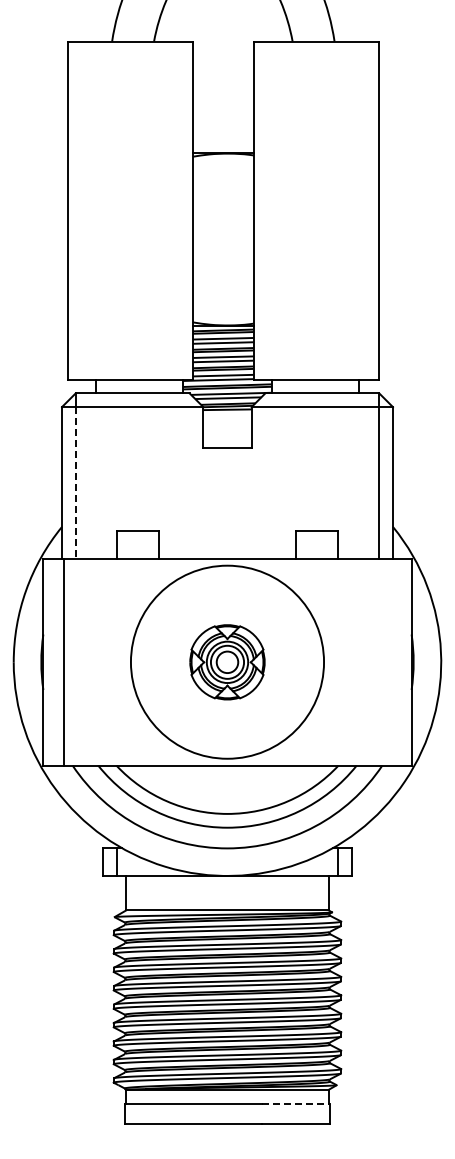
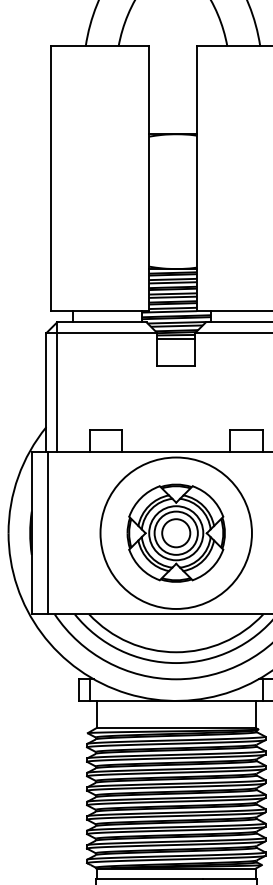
line: (227, 414) -> (176, 338), added
line: (75, 482) -> (57, 392), dashed -> solid
part: (227, 662) -> (176, 533), size x1.67
line: (296, 1103) -> (230, 879), dashed -> solid

